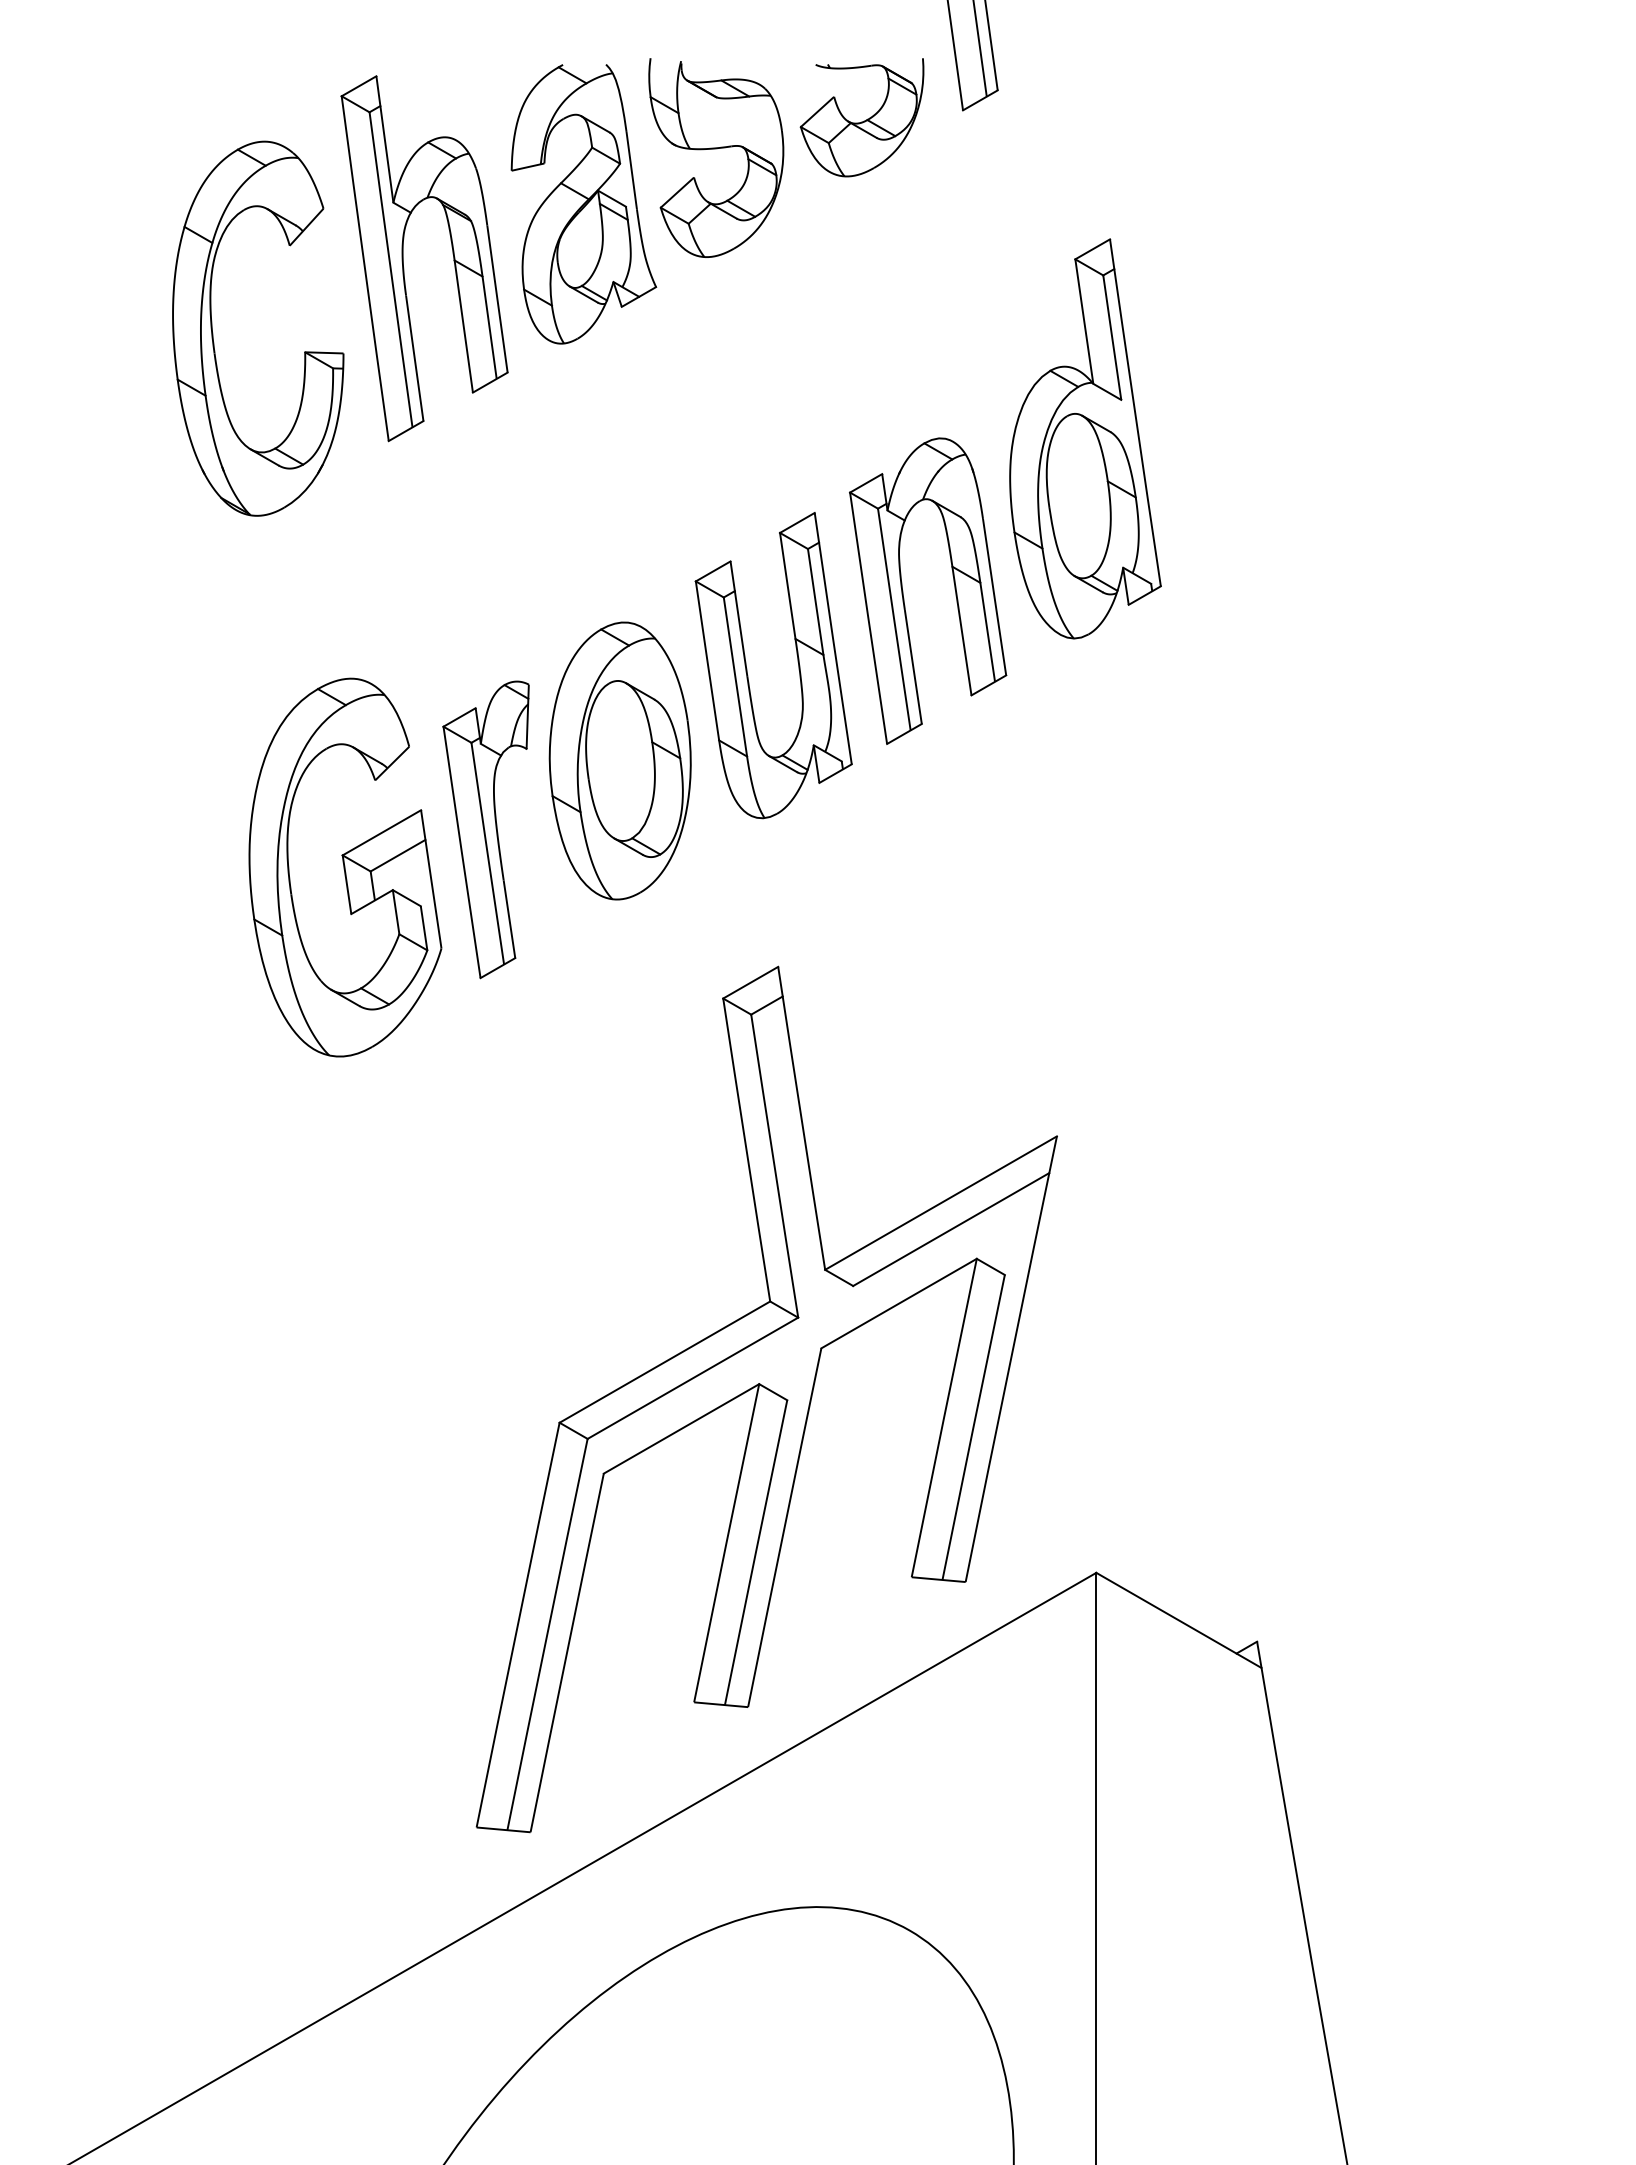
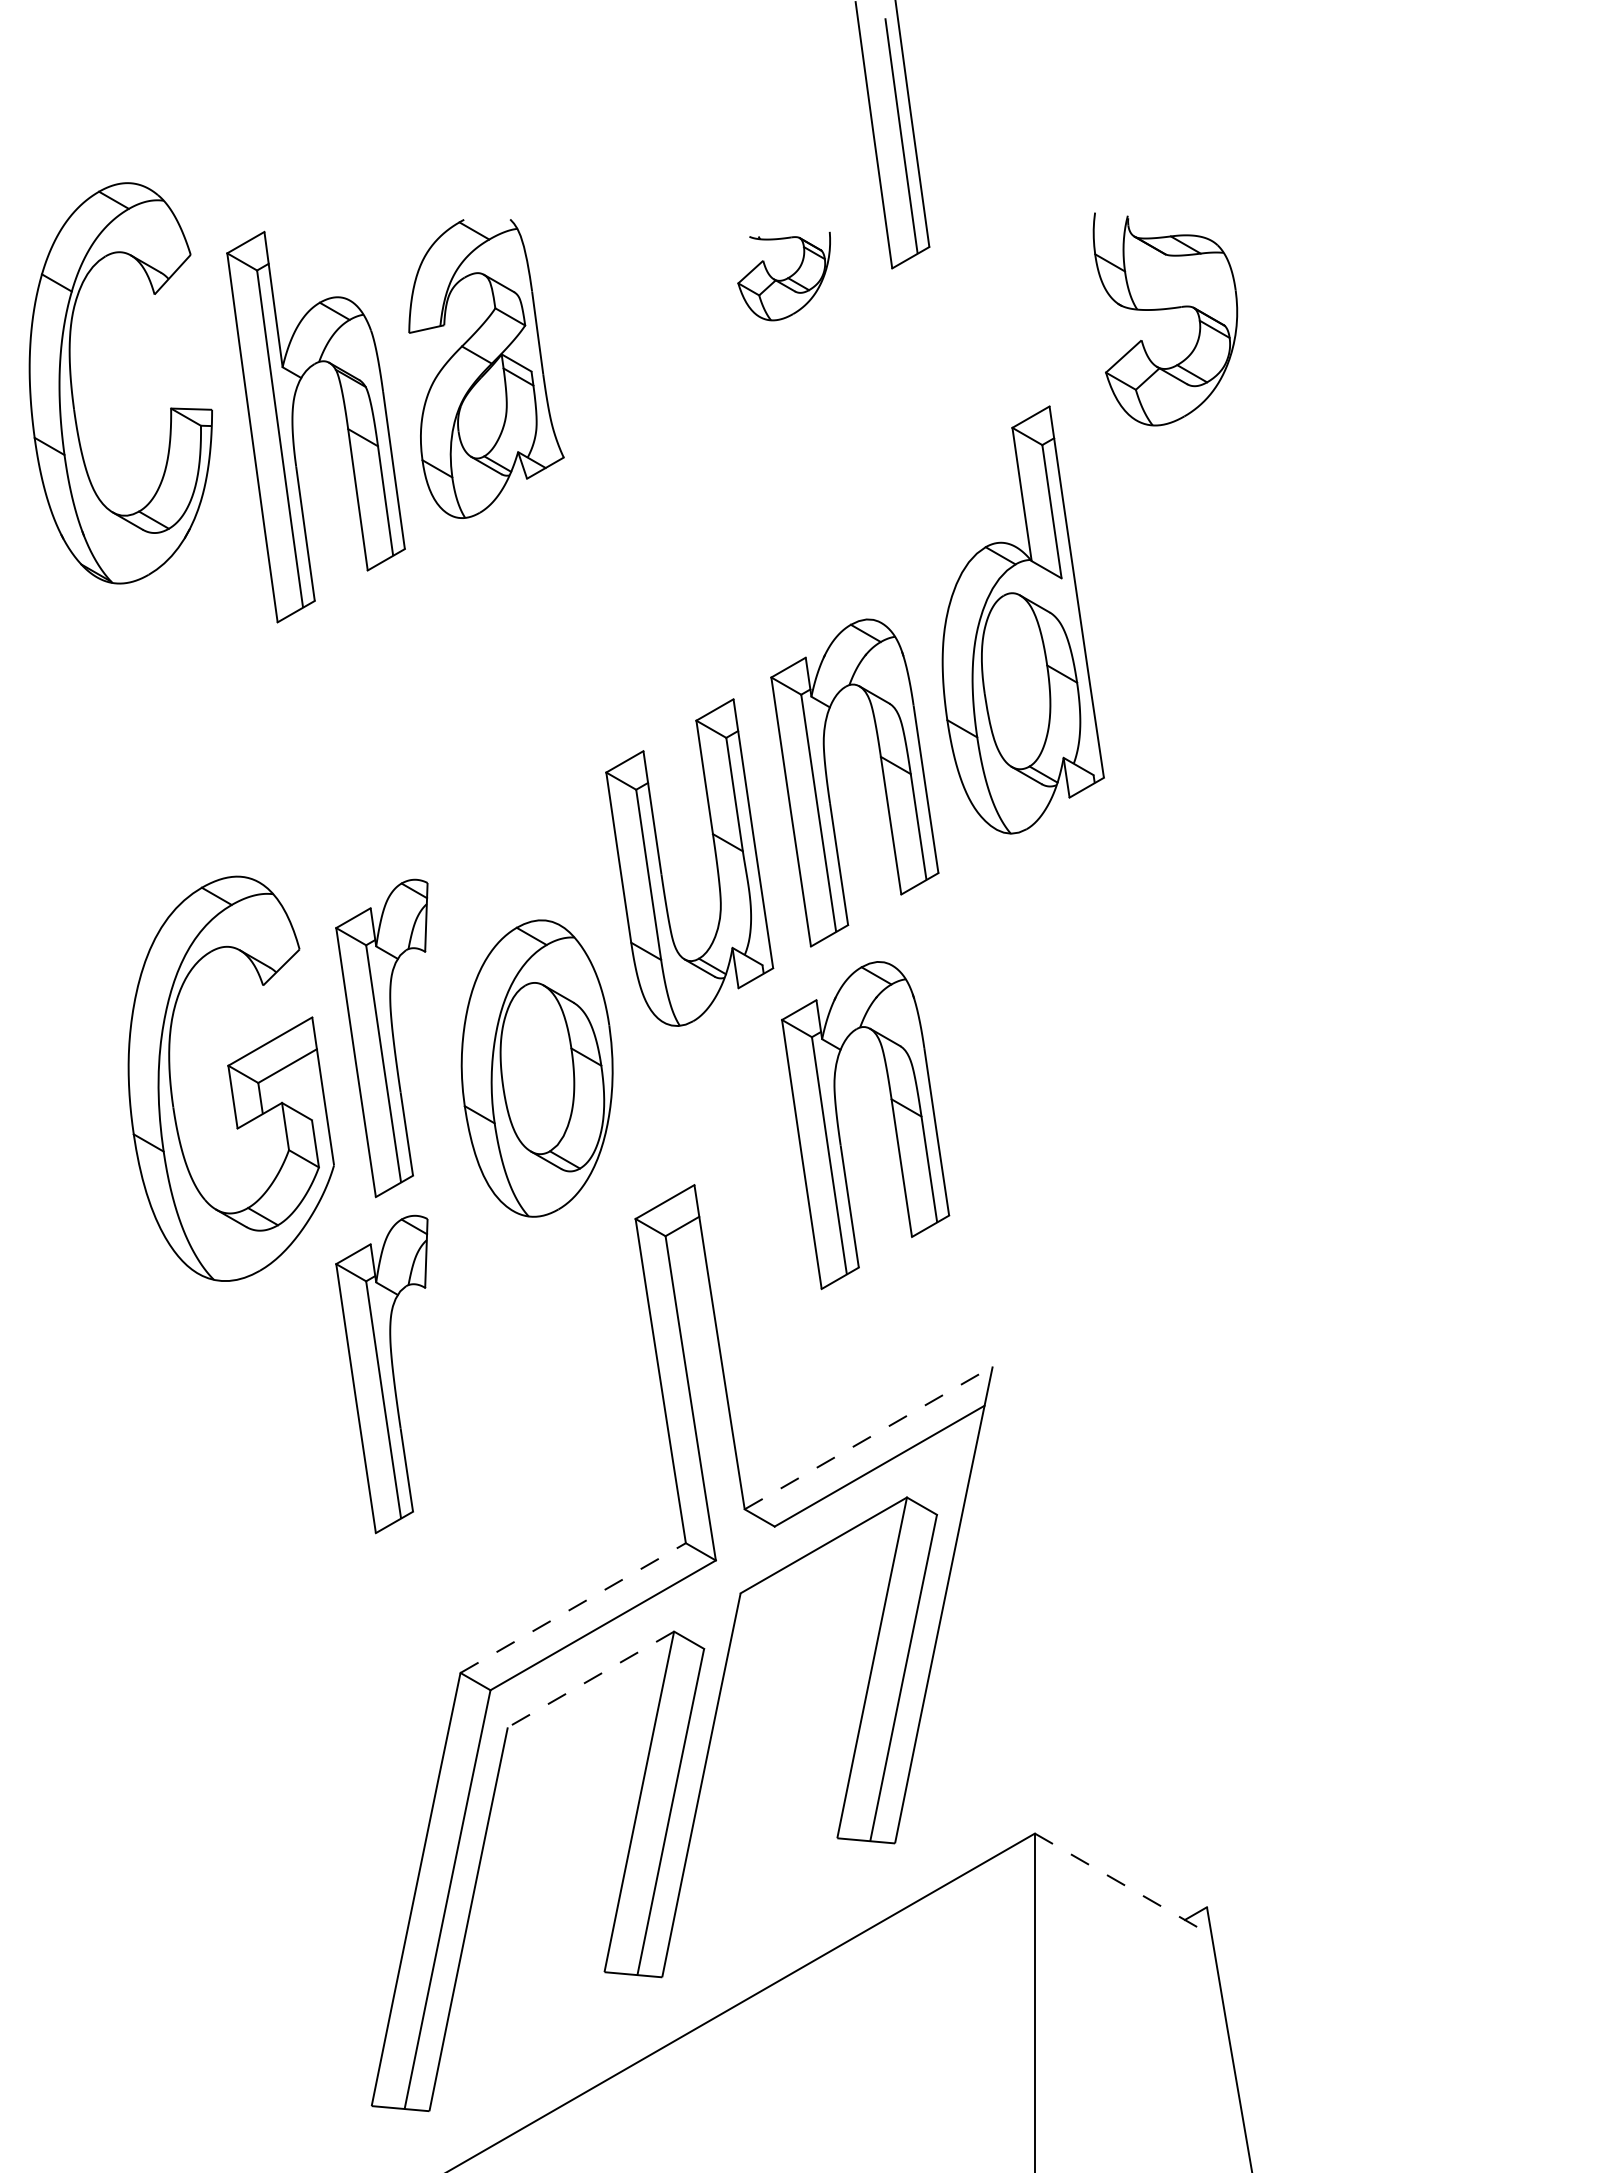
part: (861, 117) -> (783, 276), size x0.7
part: (716, 149) -> (1165, 310), moved
part: (213, 333) -> (72, 388), moved
part: (619, 760) -> (536, 1068), moved
part: (913, 910) -> (839, 1124), added
part: (485, 1143) -> (381, 1374), added
line: (941, 1203) -> (869, 1438), solid -> dashed
line: (665, 1361) -> (573, 1607), solid -> dashed
line: (681, 1428) -> (590, 1679), solid -> dashed
line: (1179, 1620) -> (1123, 1884), solid -> dashed

